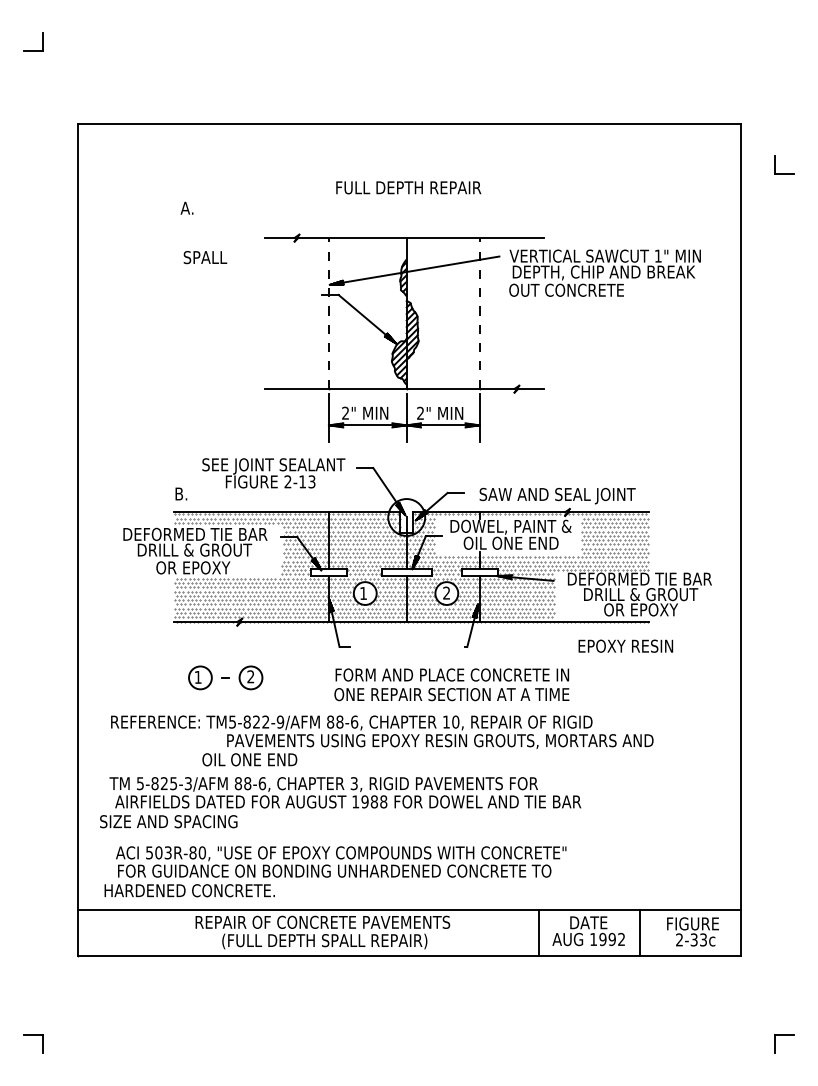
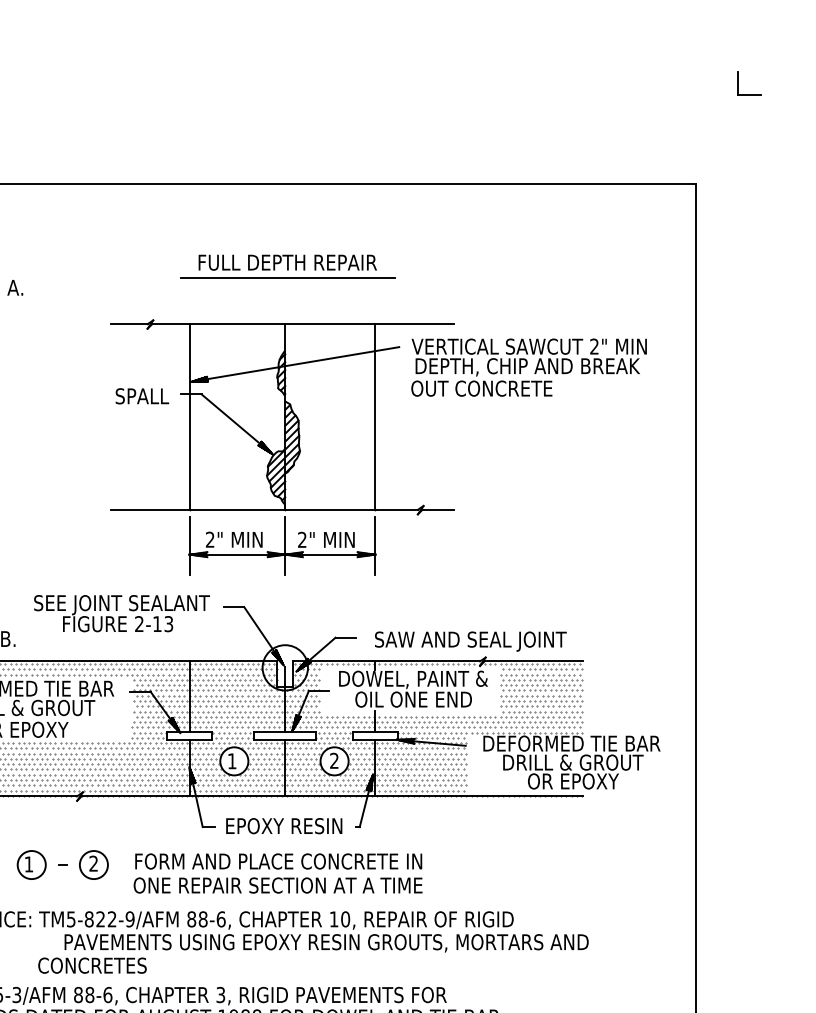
part: (775, 164) -> (738, 82), moved
line: (408, 200) -> (287, 278), added
text: (657, 255) -> (593, 345), 1" -> 2"
text: (205, 257) -> (142, 396), moved
line: (328, 312) -> (189, 415), dashed -> solid
line: (479, 312) -> (374, 415), dashed -> solid
text: (625, 645) -> (283, 825), moved
text: (451, 684) -> (277, 873), moved
text: (249, 759) -> (92, 965), OIL ONE END -> CONCRETES

